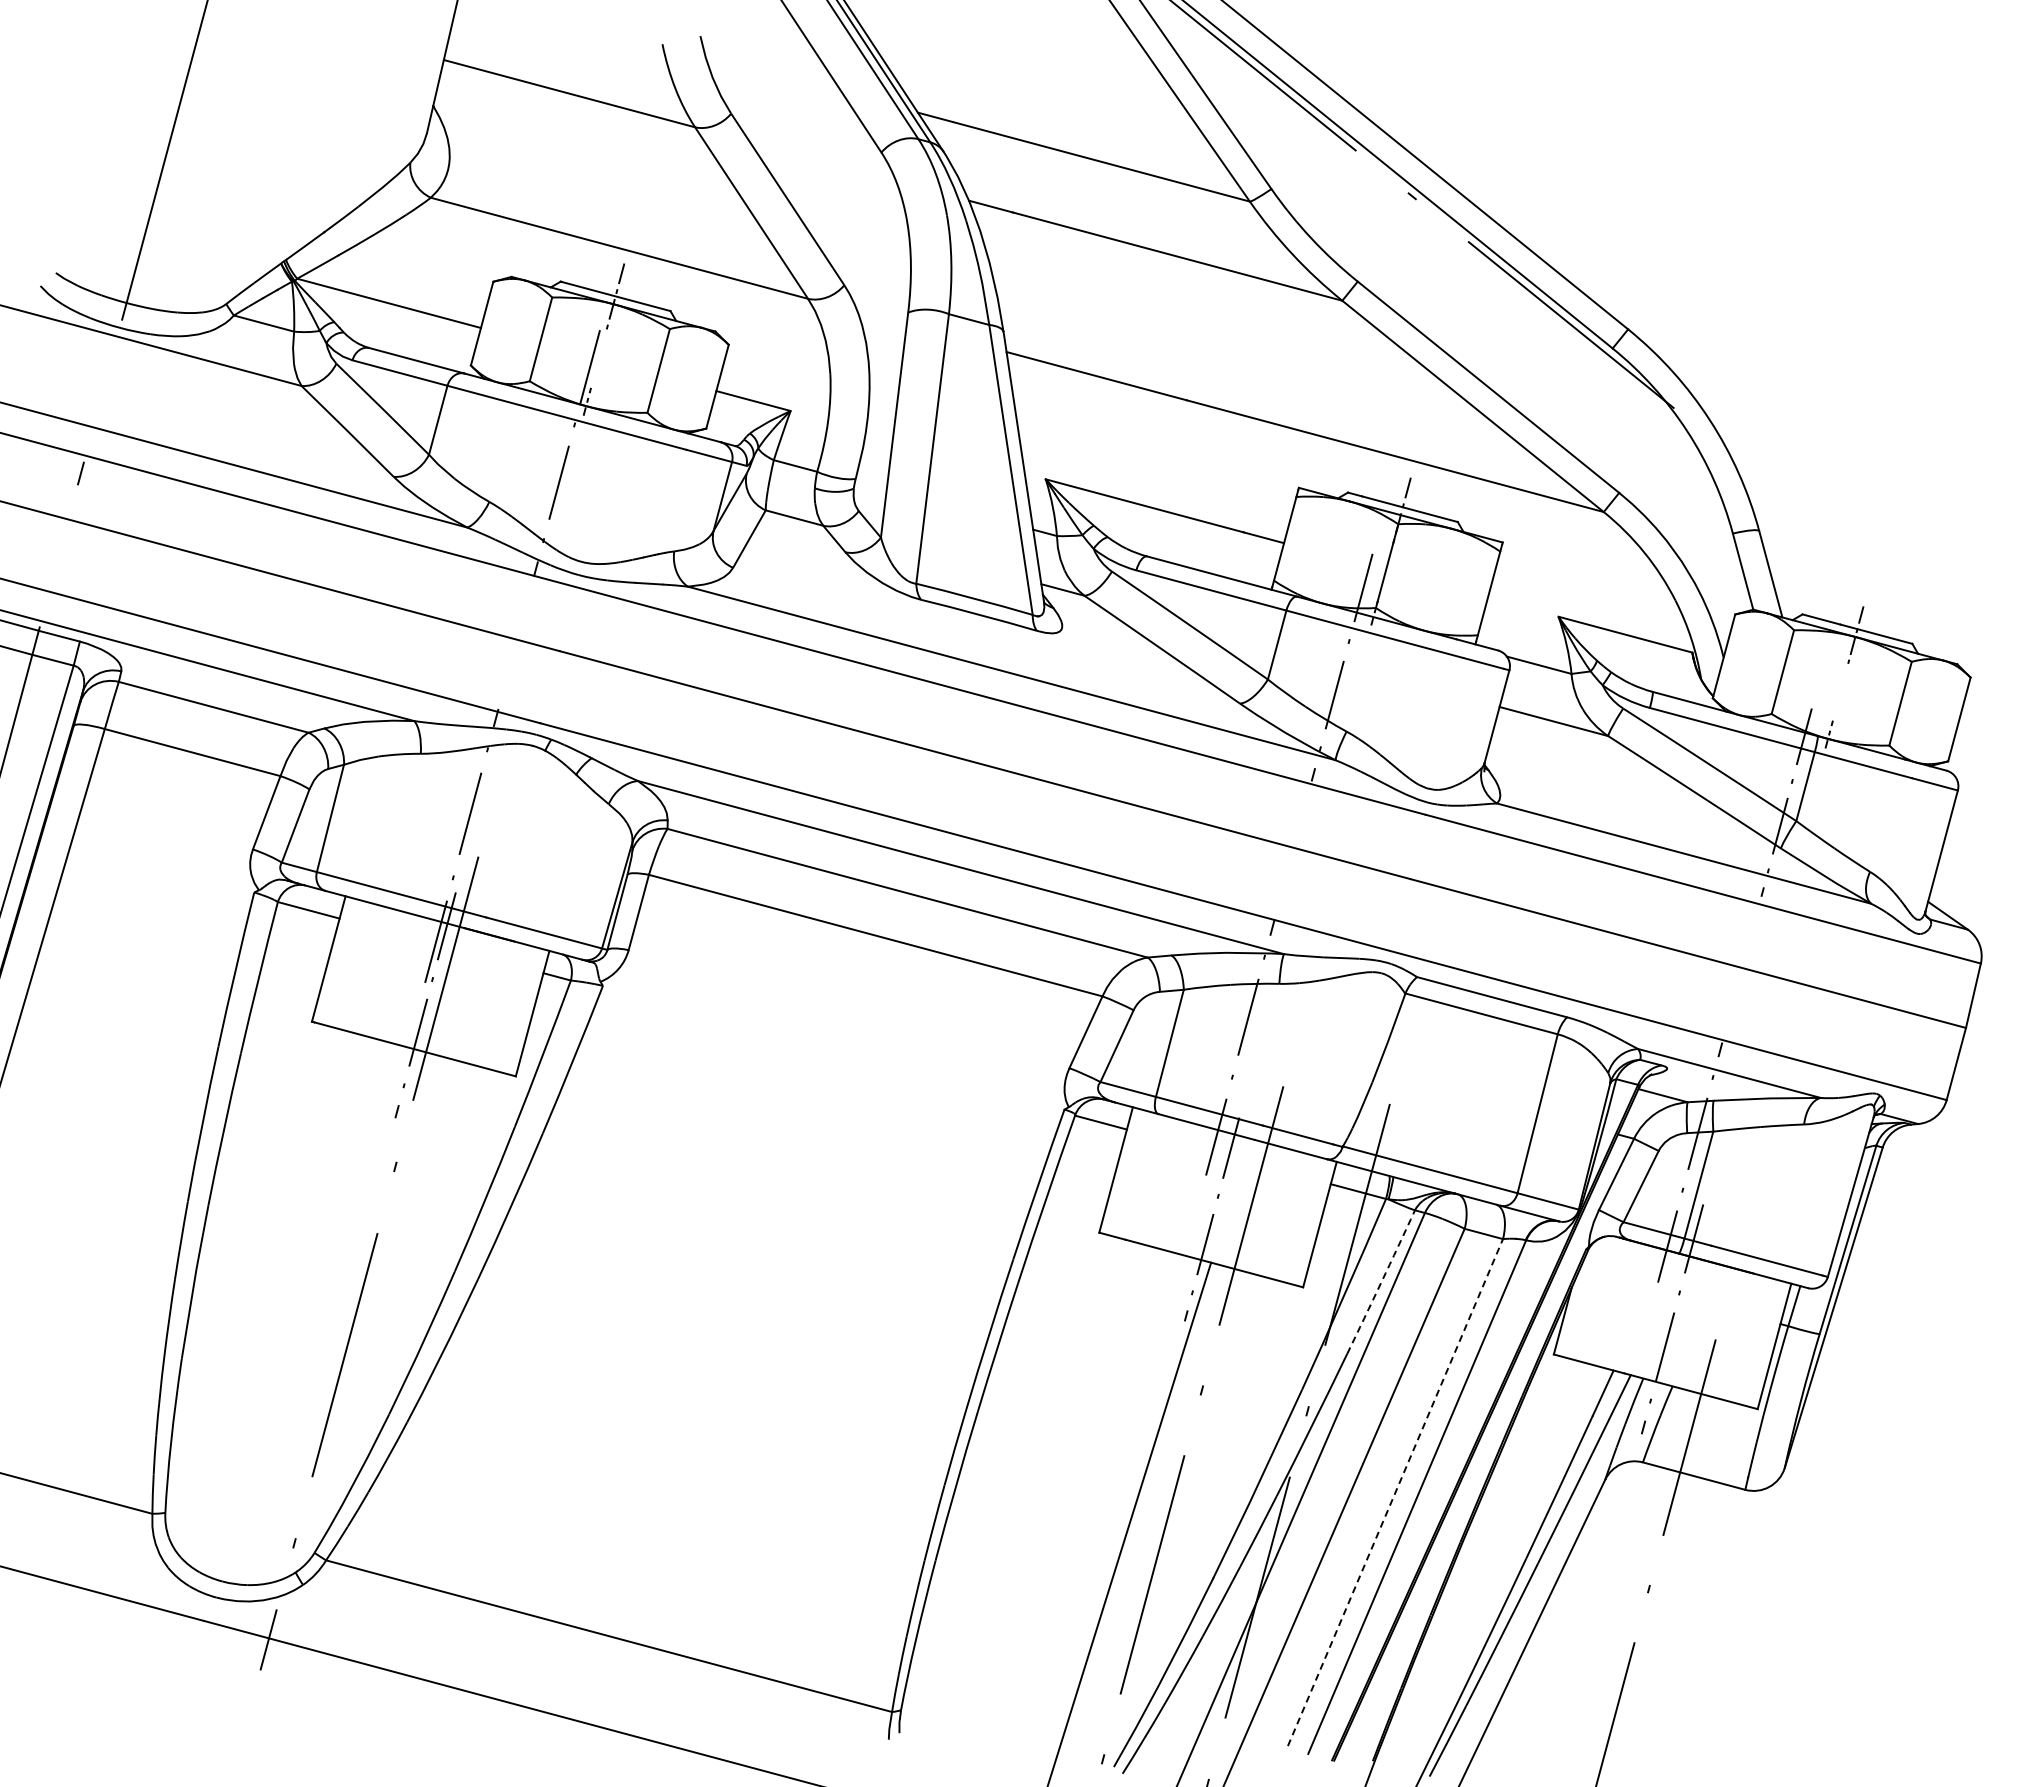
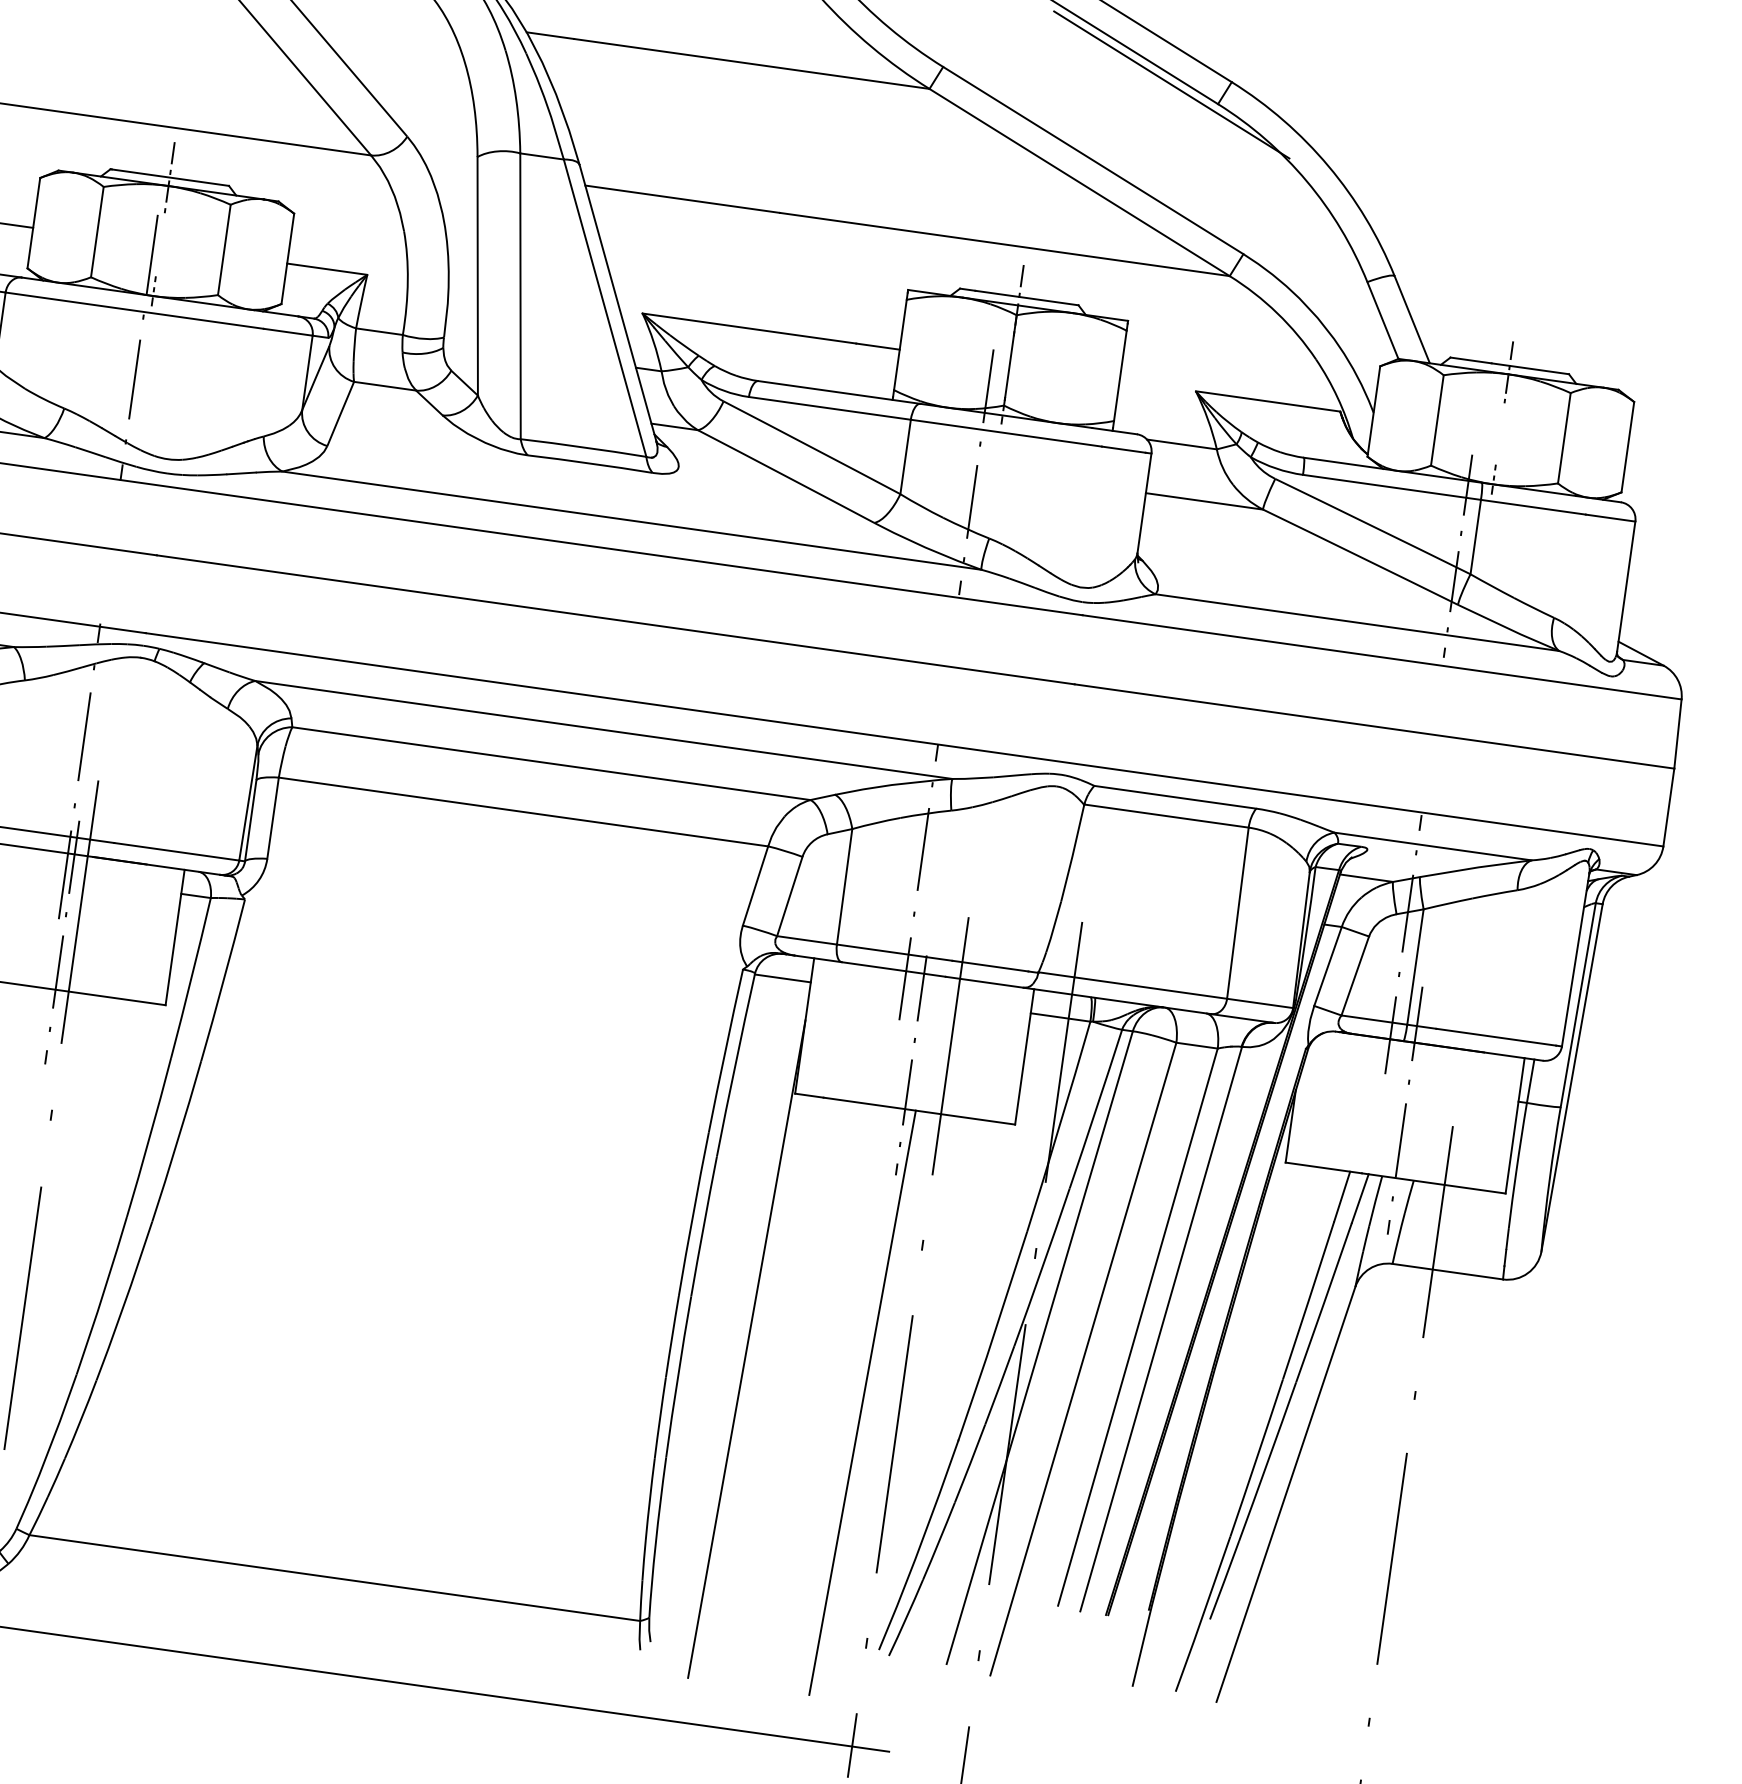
arc: (1381, 1282) -> (1096, 1109), dashed -> solid
line: (1023, 1467) -> (746, 1348), added
line: (1395, 1492) -> (1137, 1327), dashed -> solid

